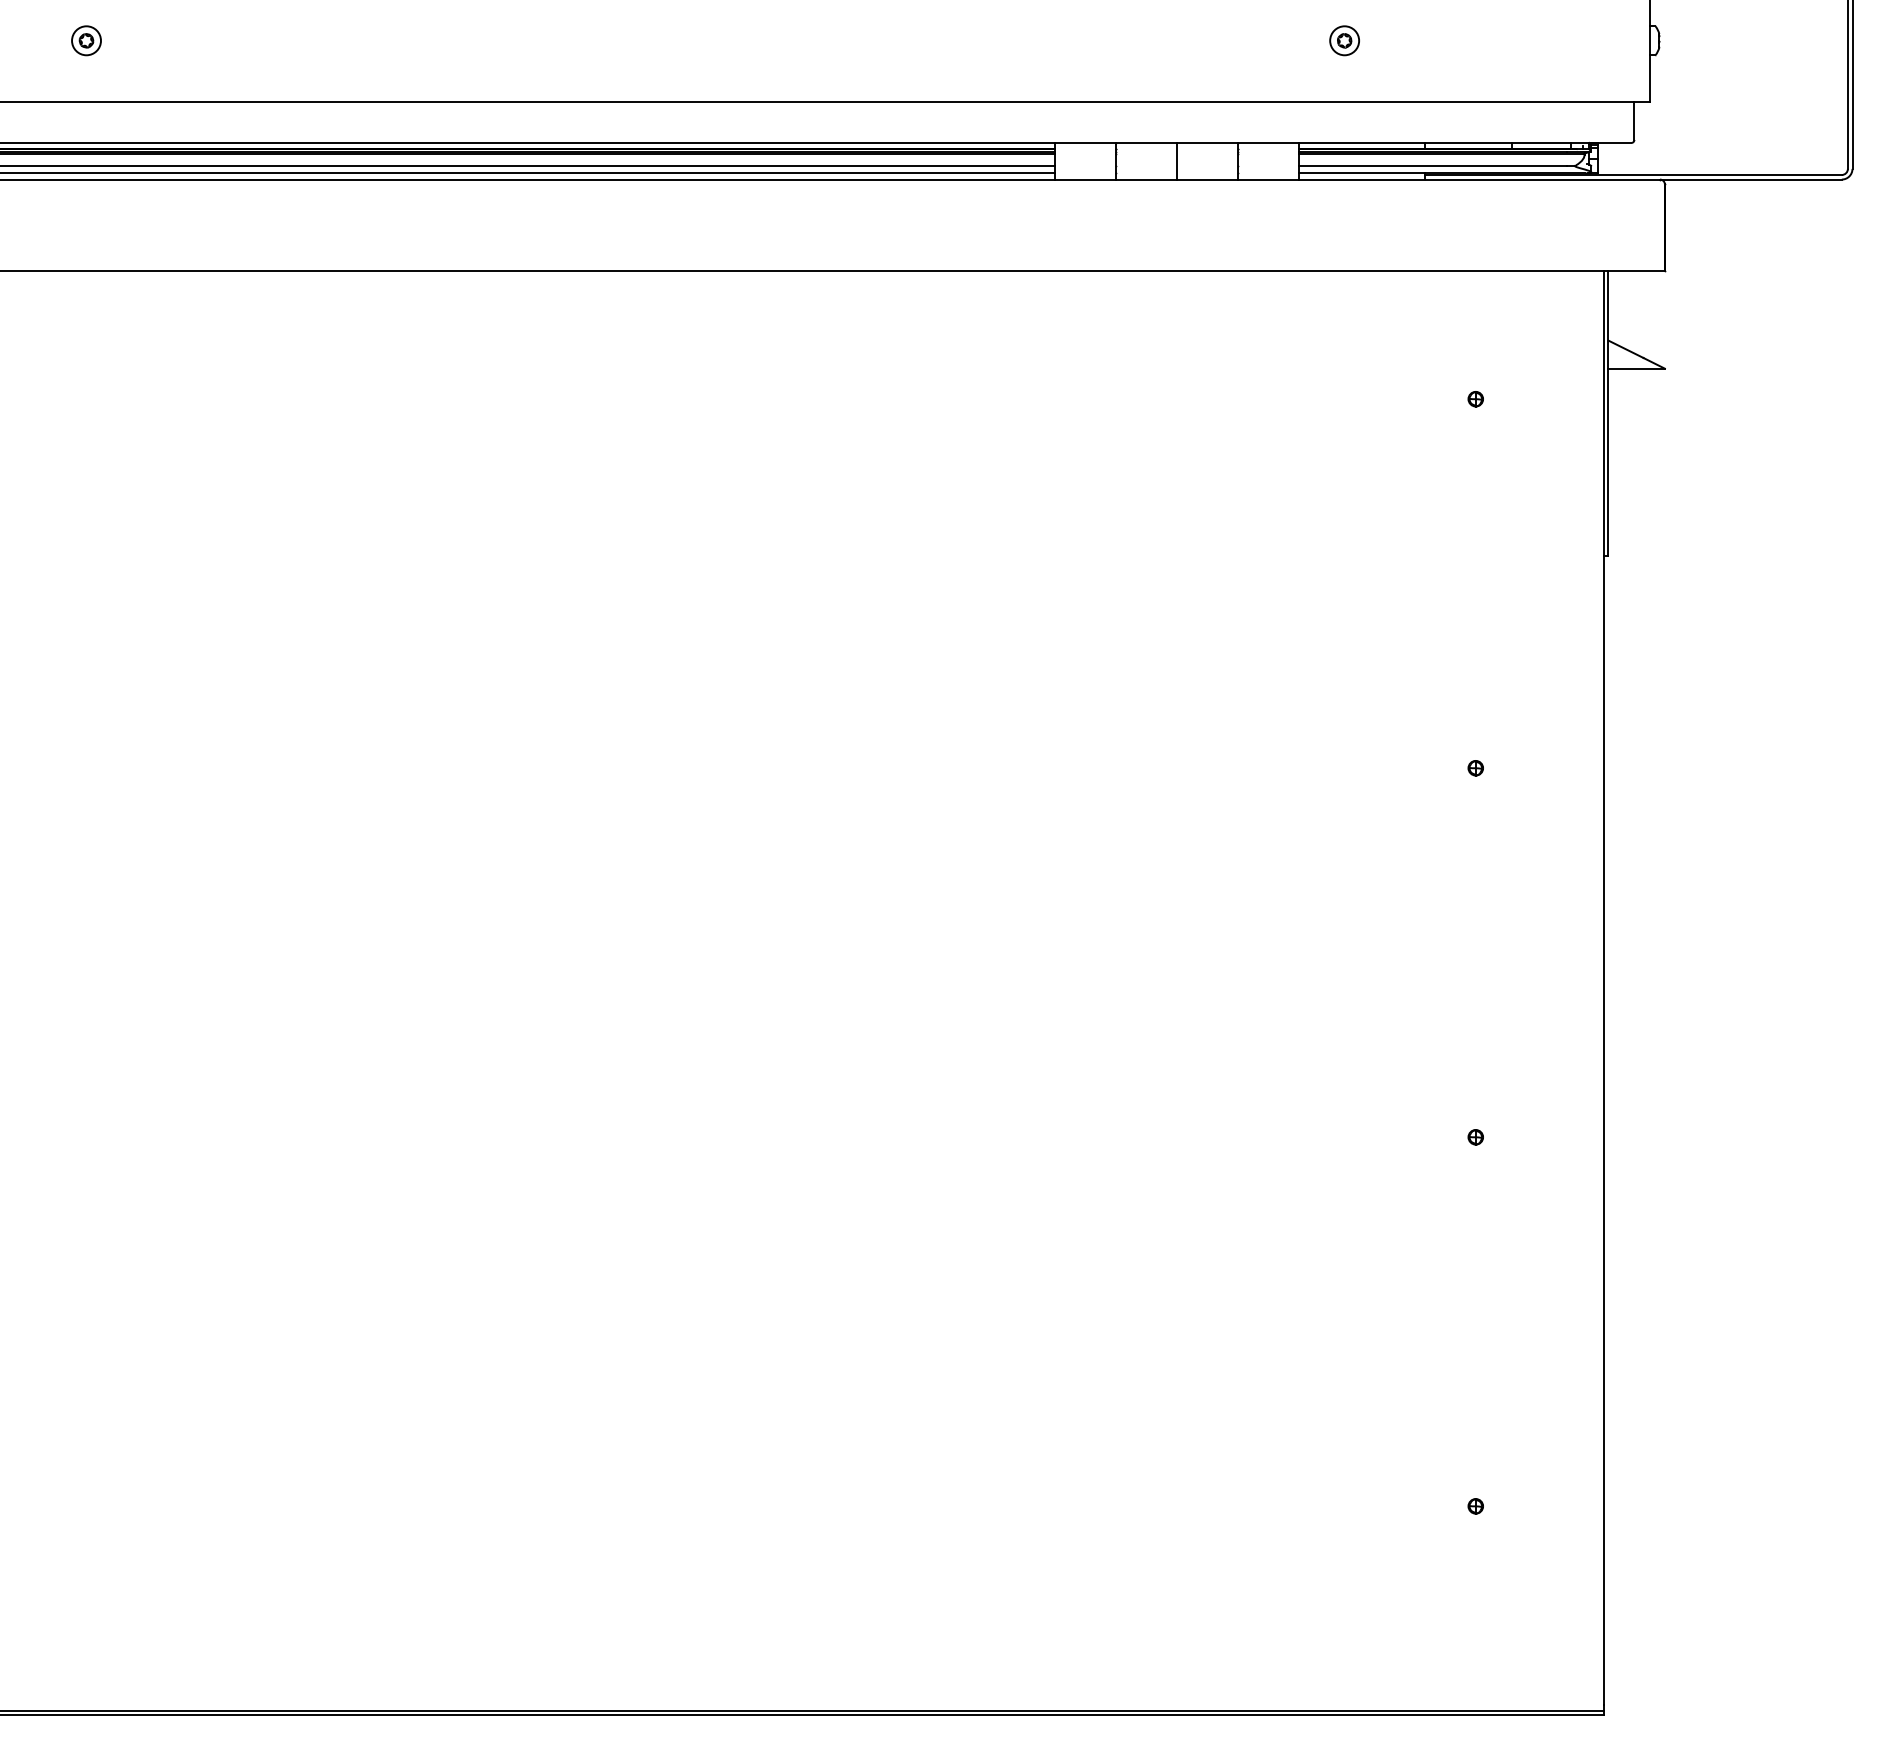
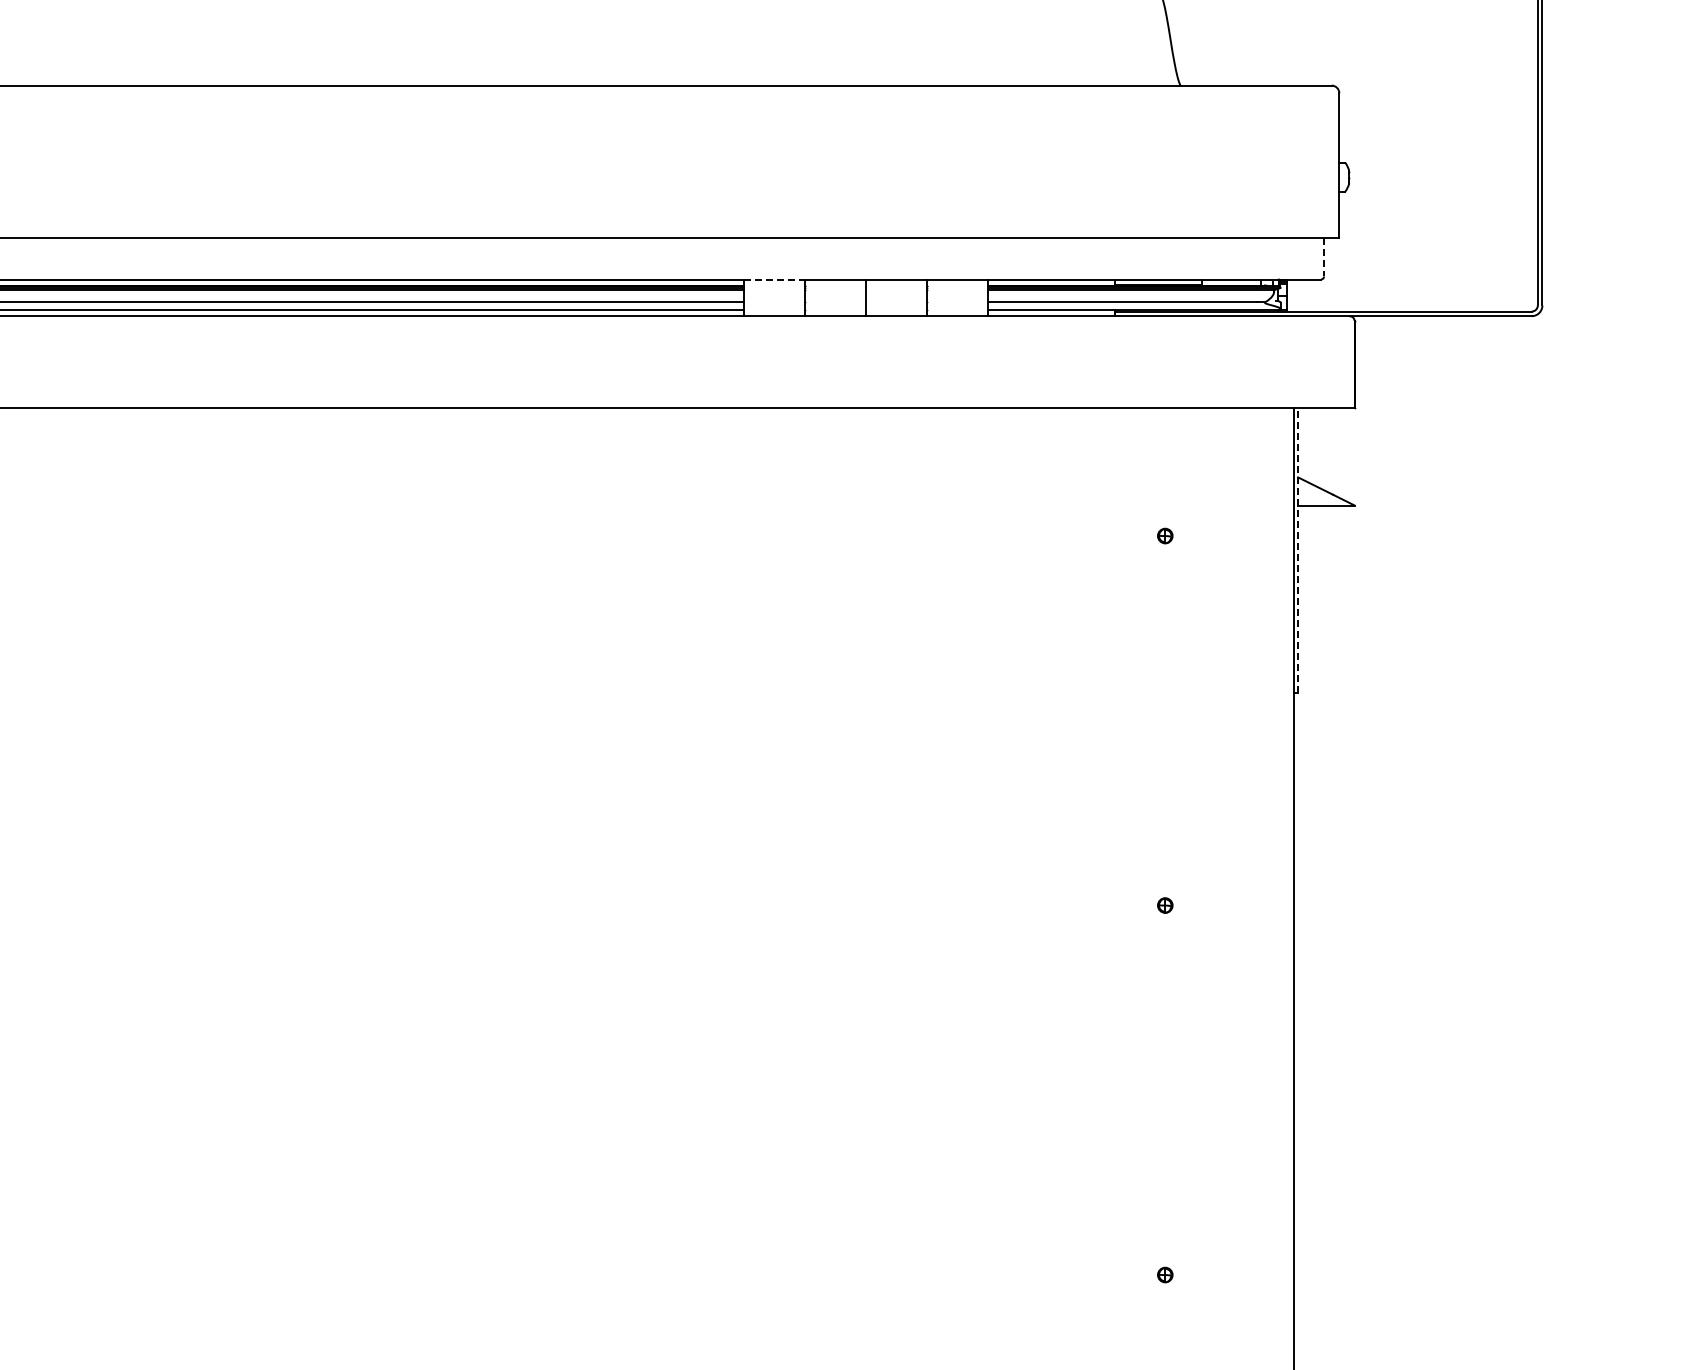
part: (1344, 40) -> (1033, 176), removed
line: (1634, 121) -> (1324, 258), solid -> dashed
line: (1085, 142) -> (774, 279), solid -> dashed
line: (1608, 413) -> (1298, 550), solid -> dashed

